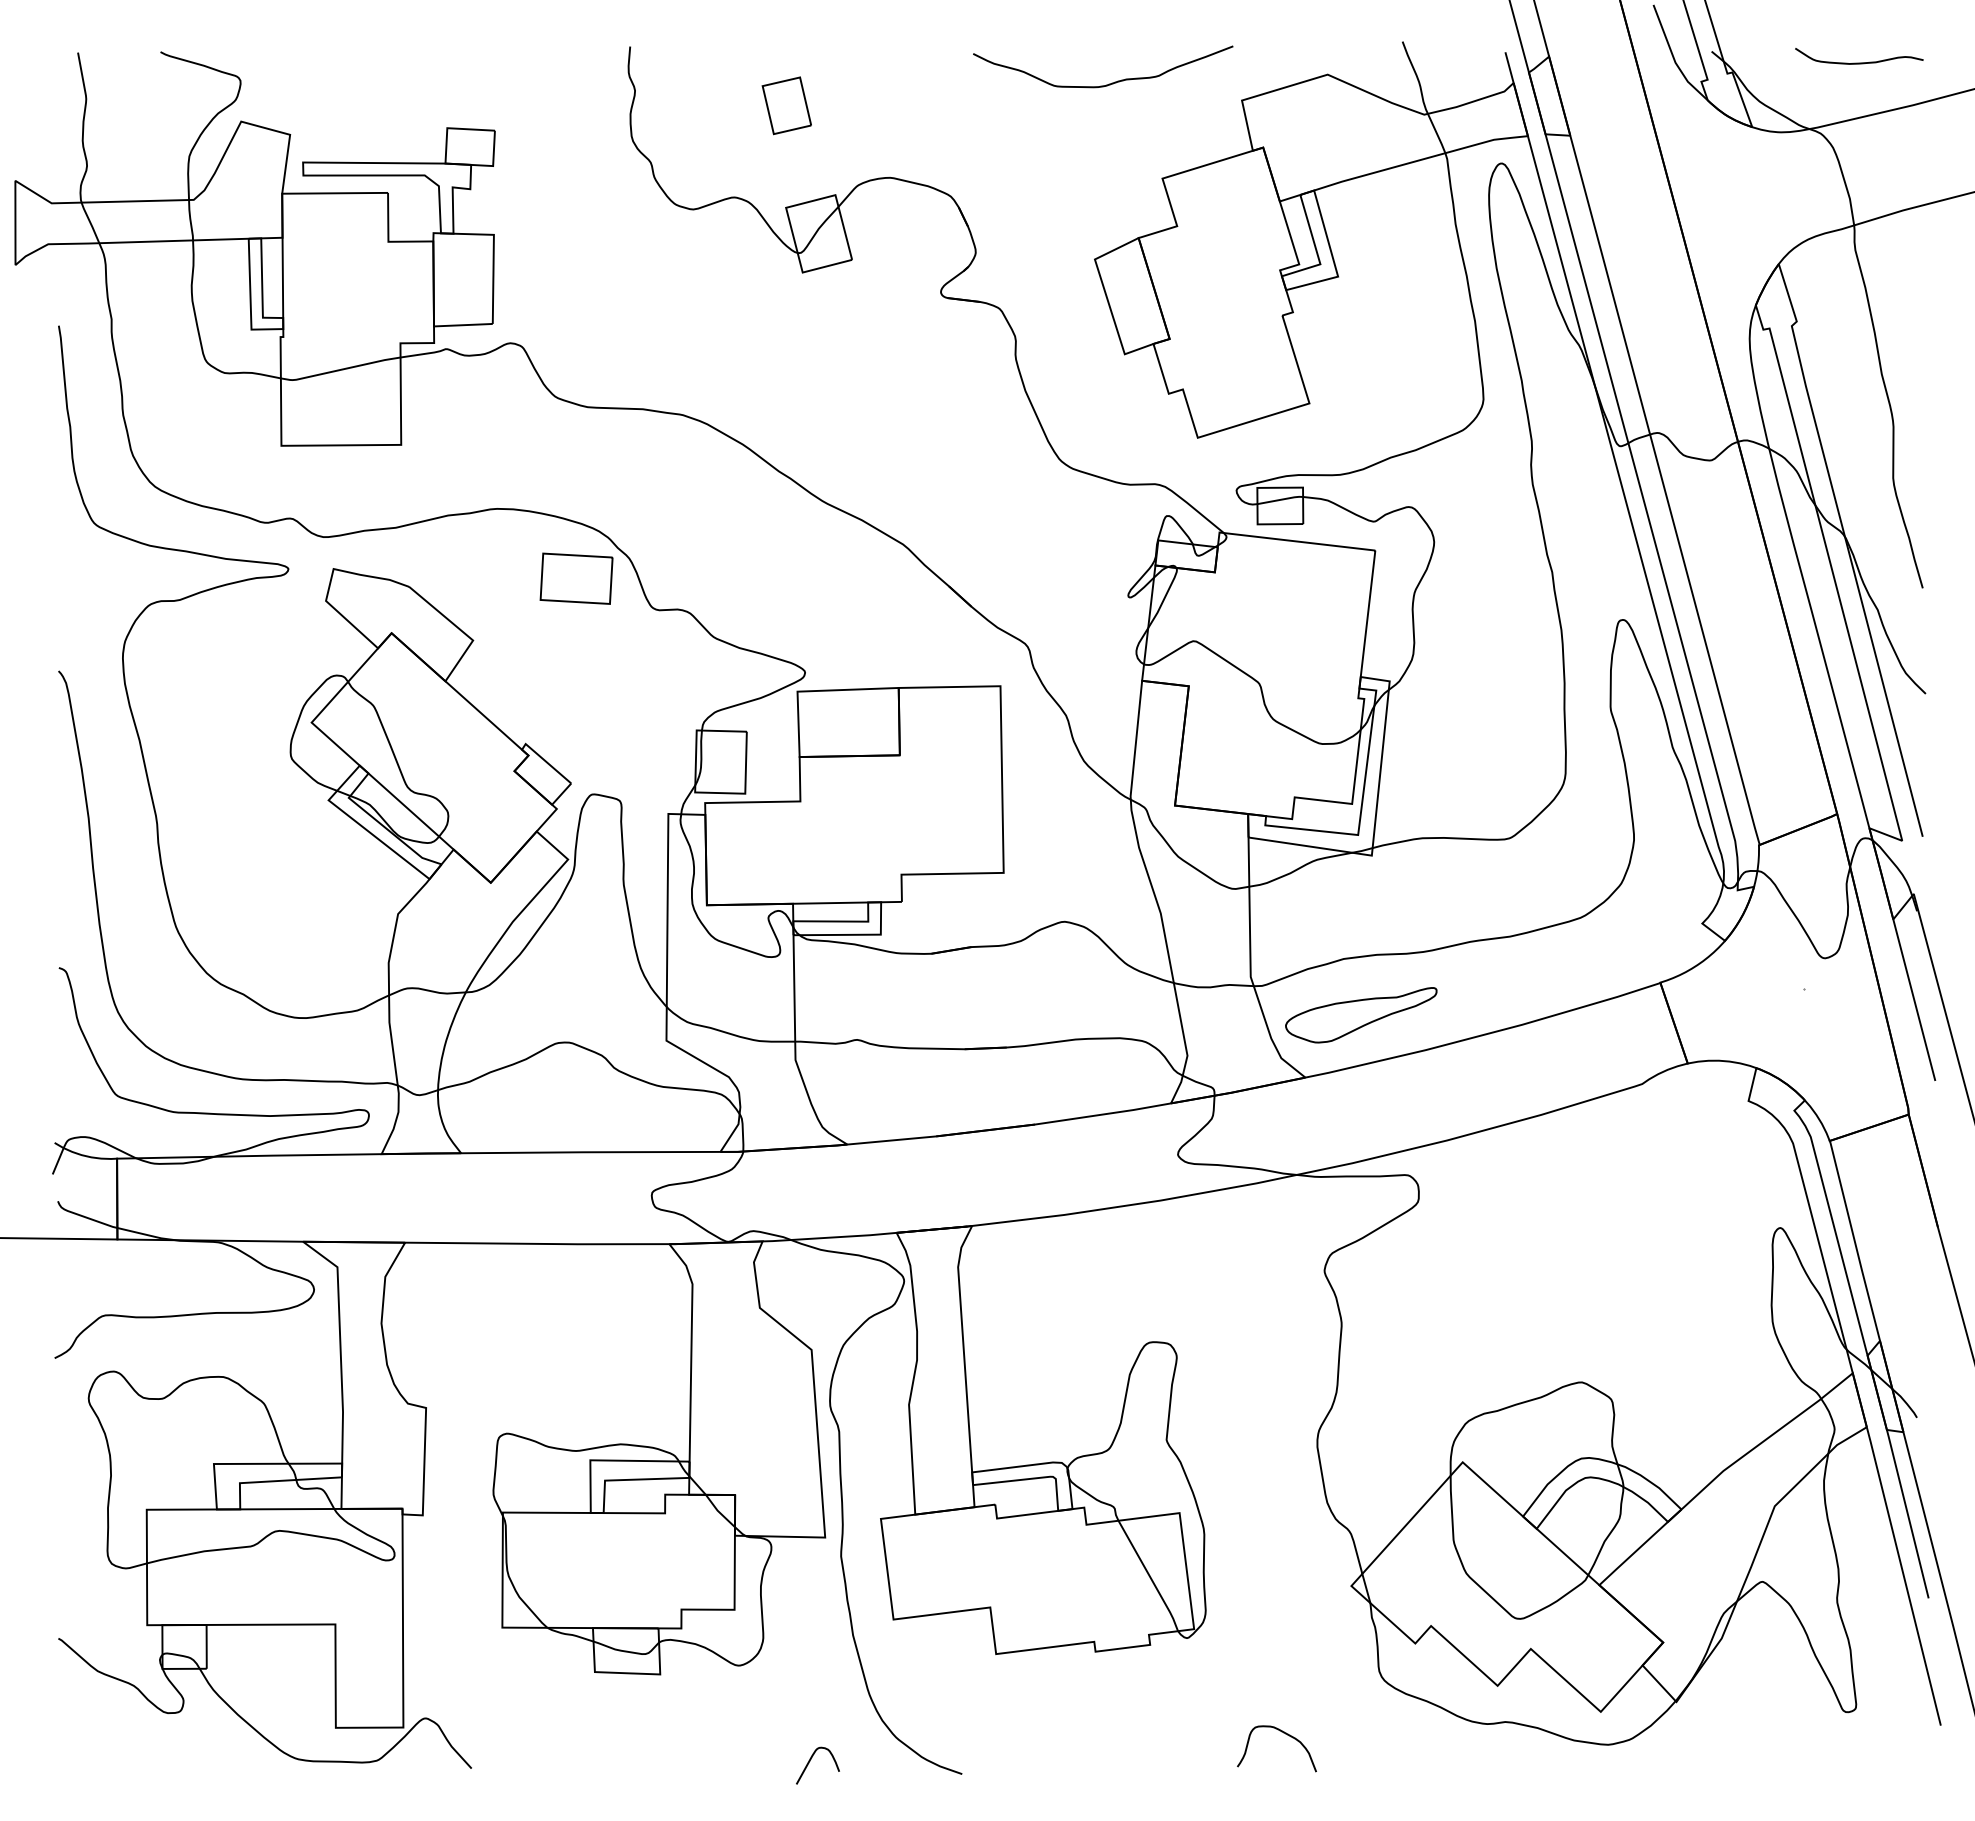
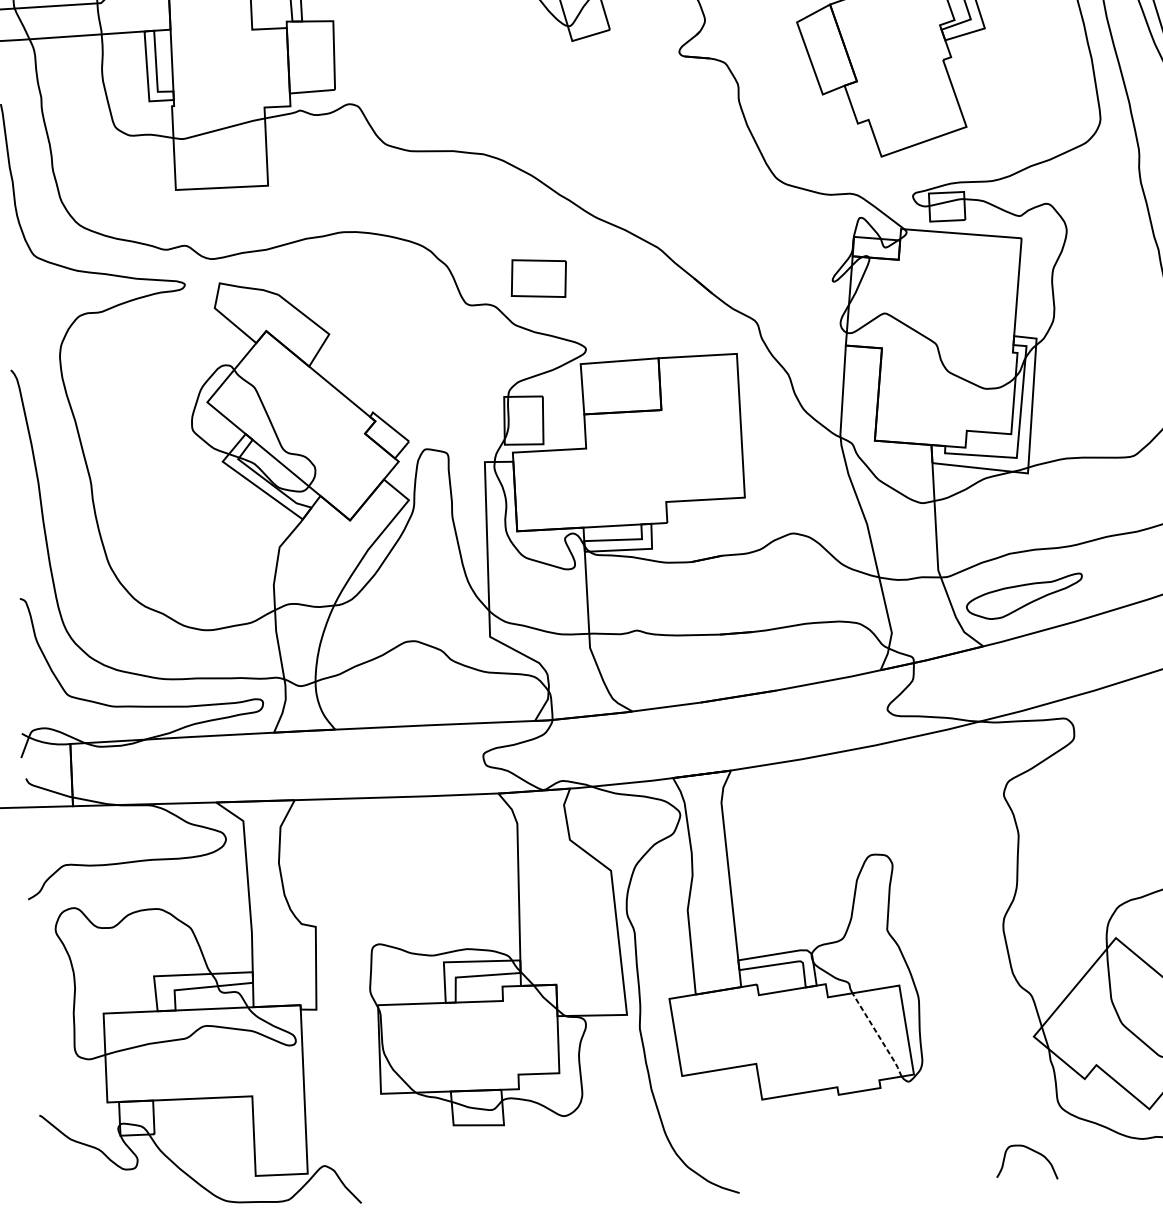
part: (576, 578) -> (538, 278), moved
line: (1150, 1576) -> (878, 1035), solid -> dashed
curve: (1283, 1733) -> (1031, 1150), moved
curve: (810, 1761) -> (622, 1187), removed

